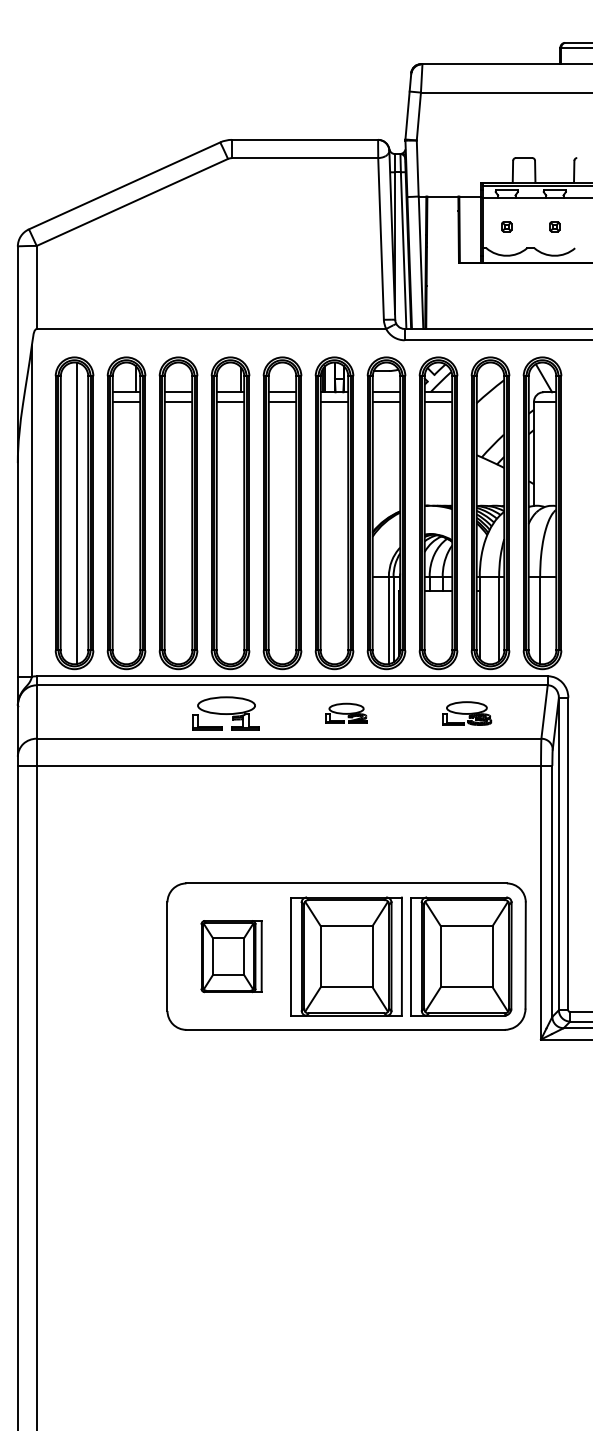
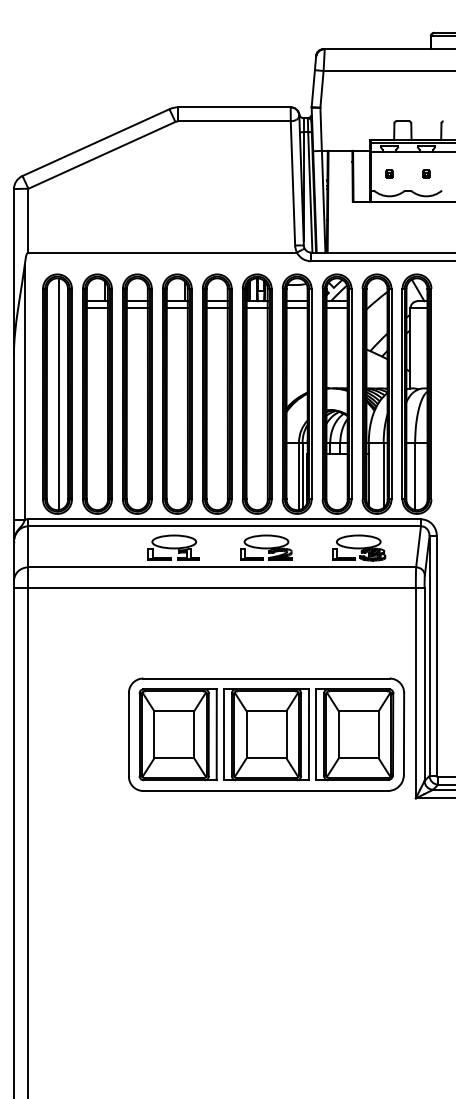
part: (346, 713) -> (266, 547), size x1.67
part: (467, 713) -> (359, 547), size x1.43
part: (231, 956) -> (178, 734), size x1.67

